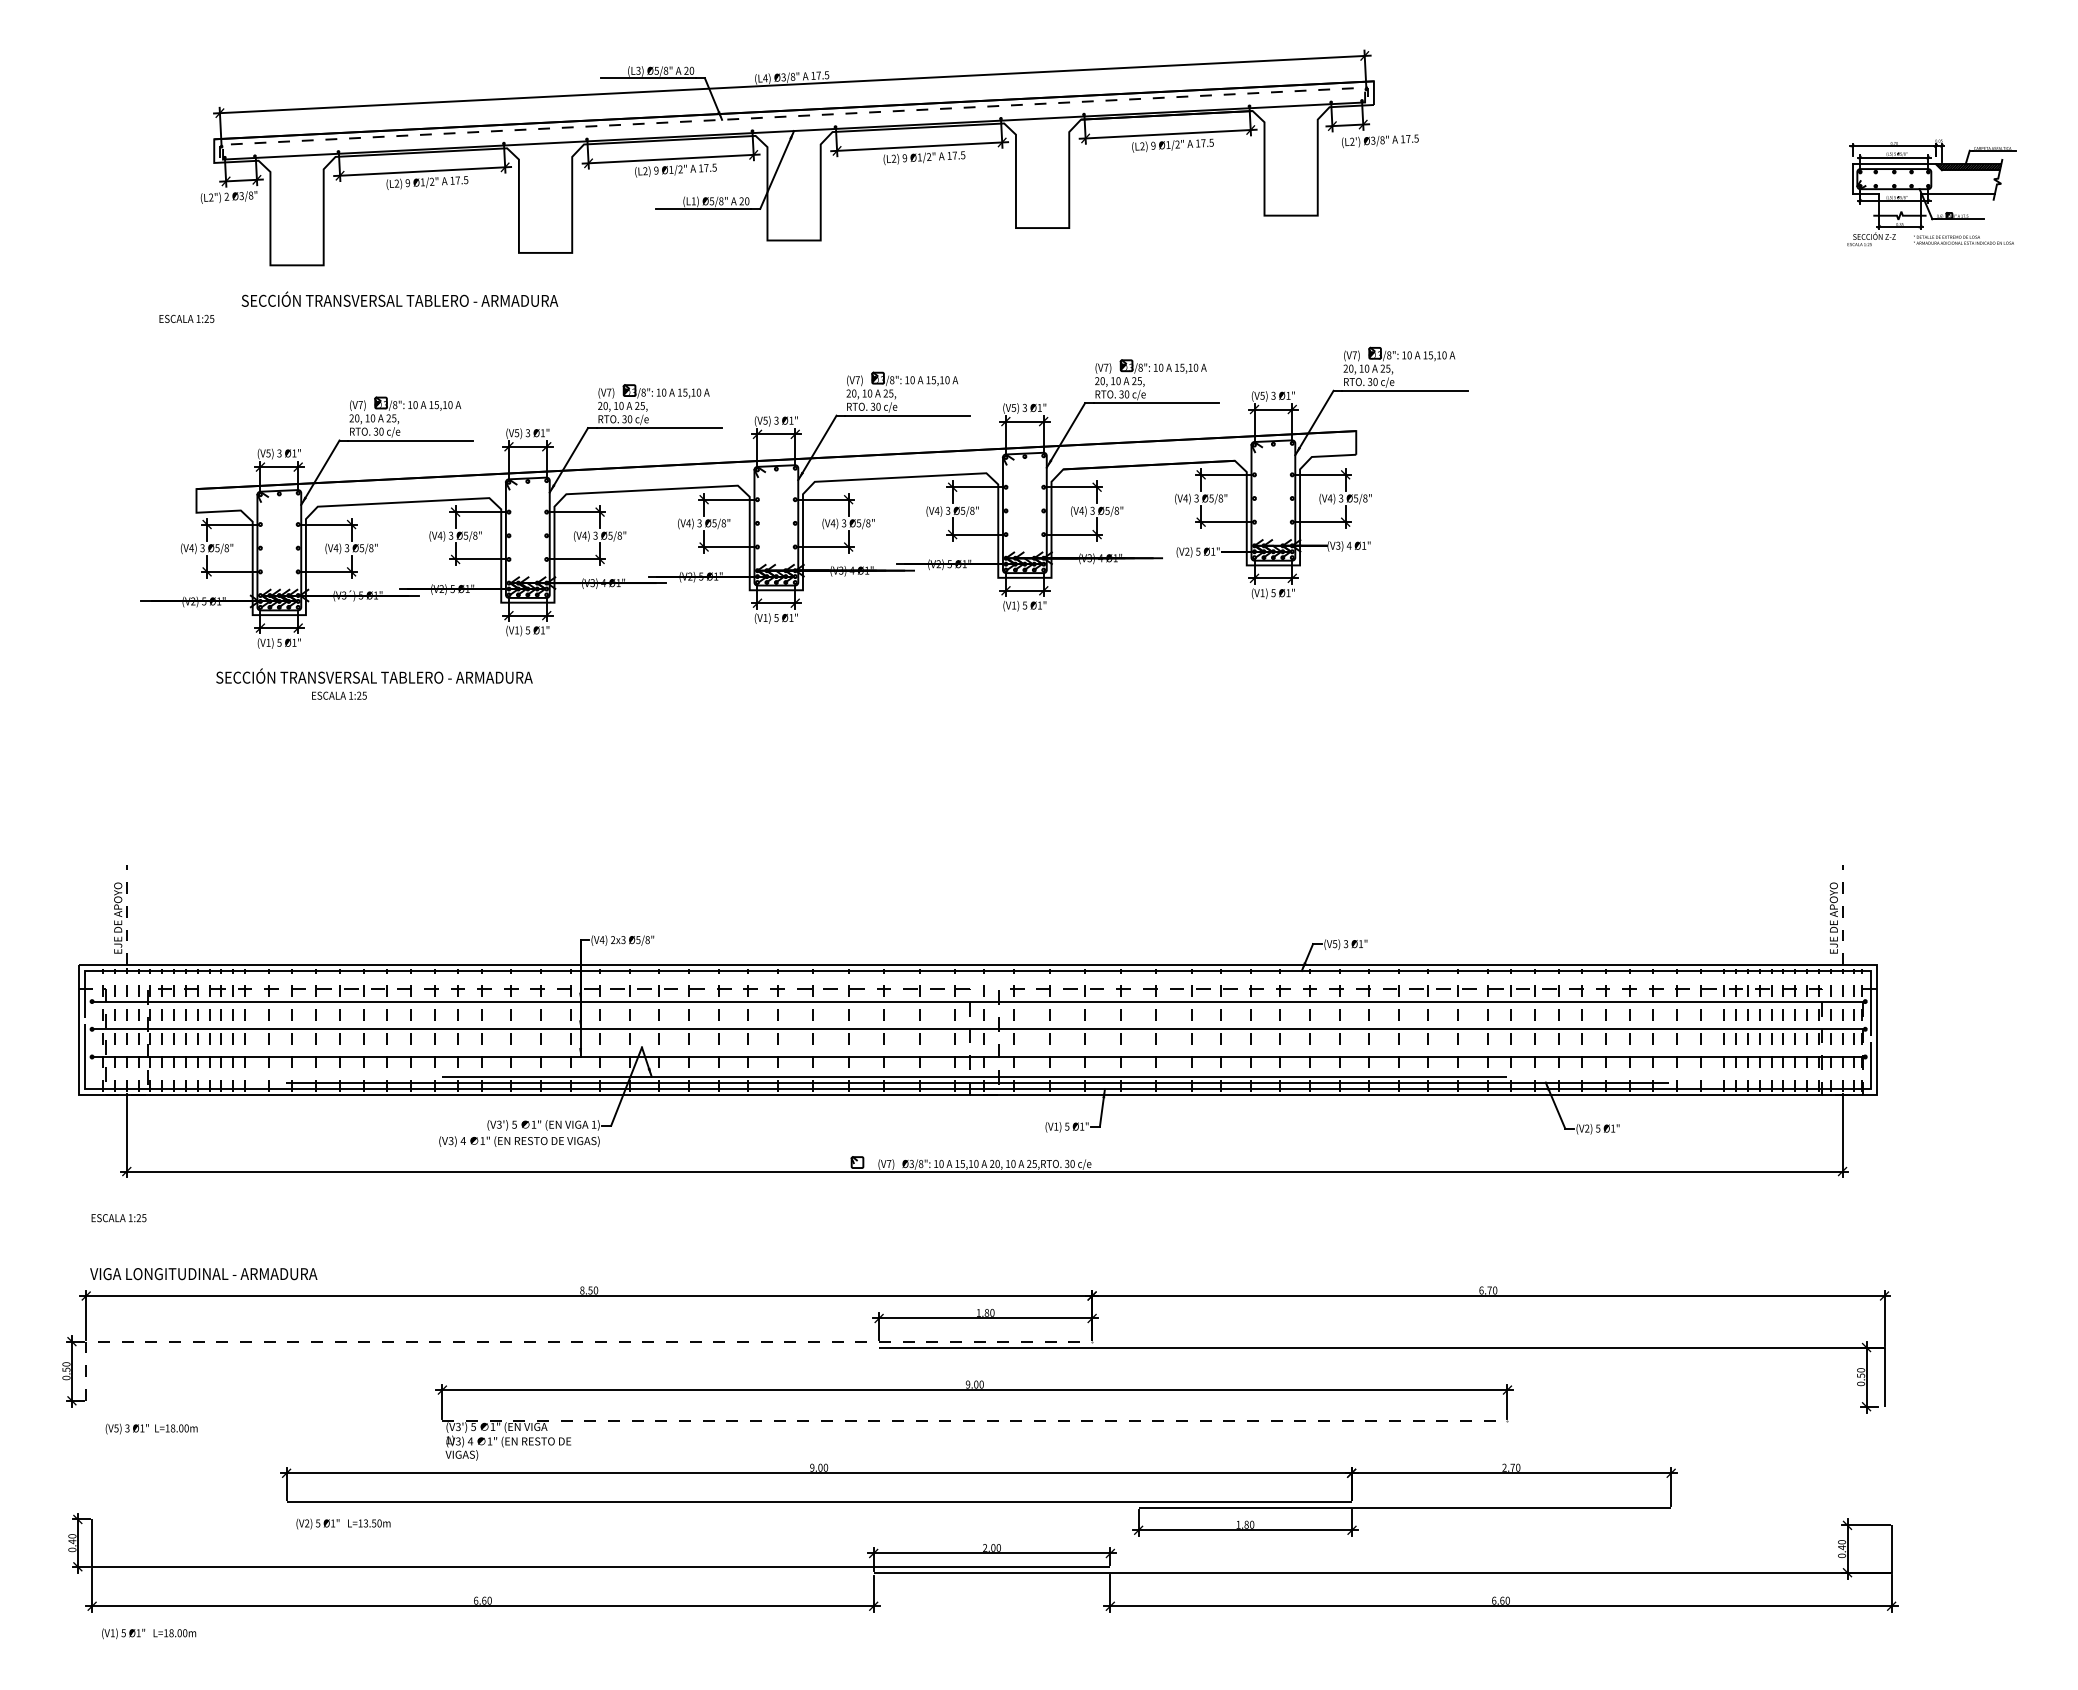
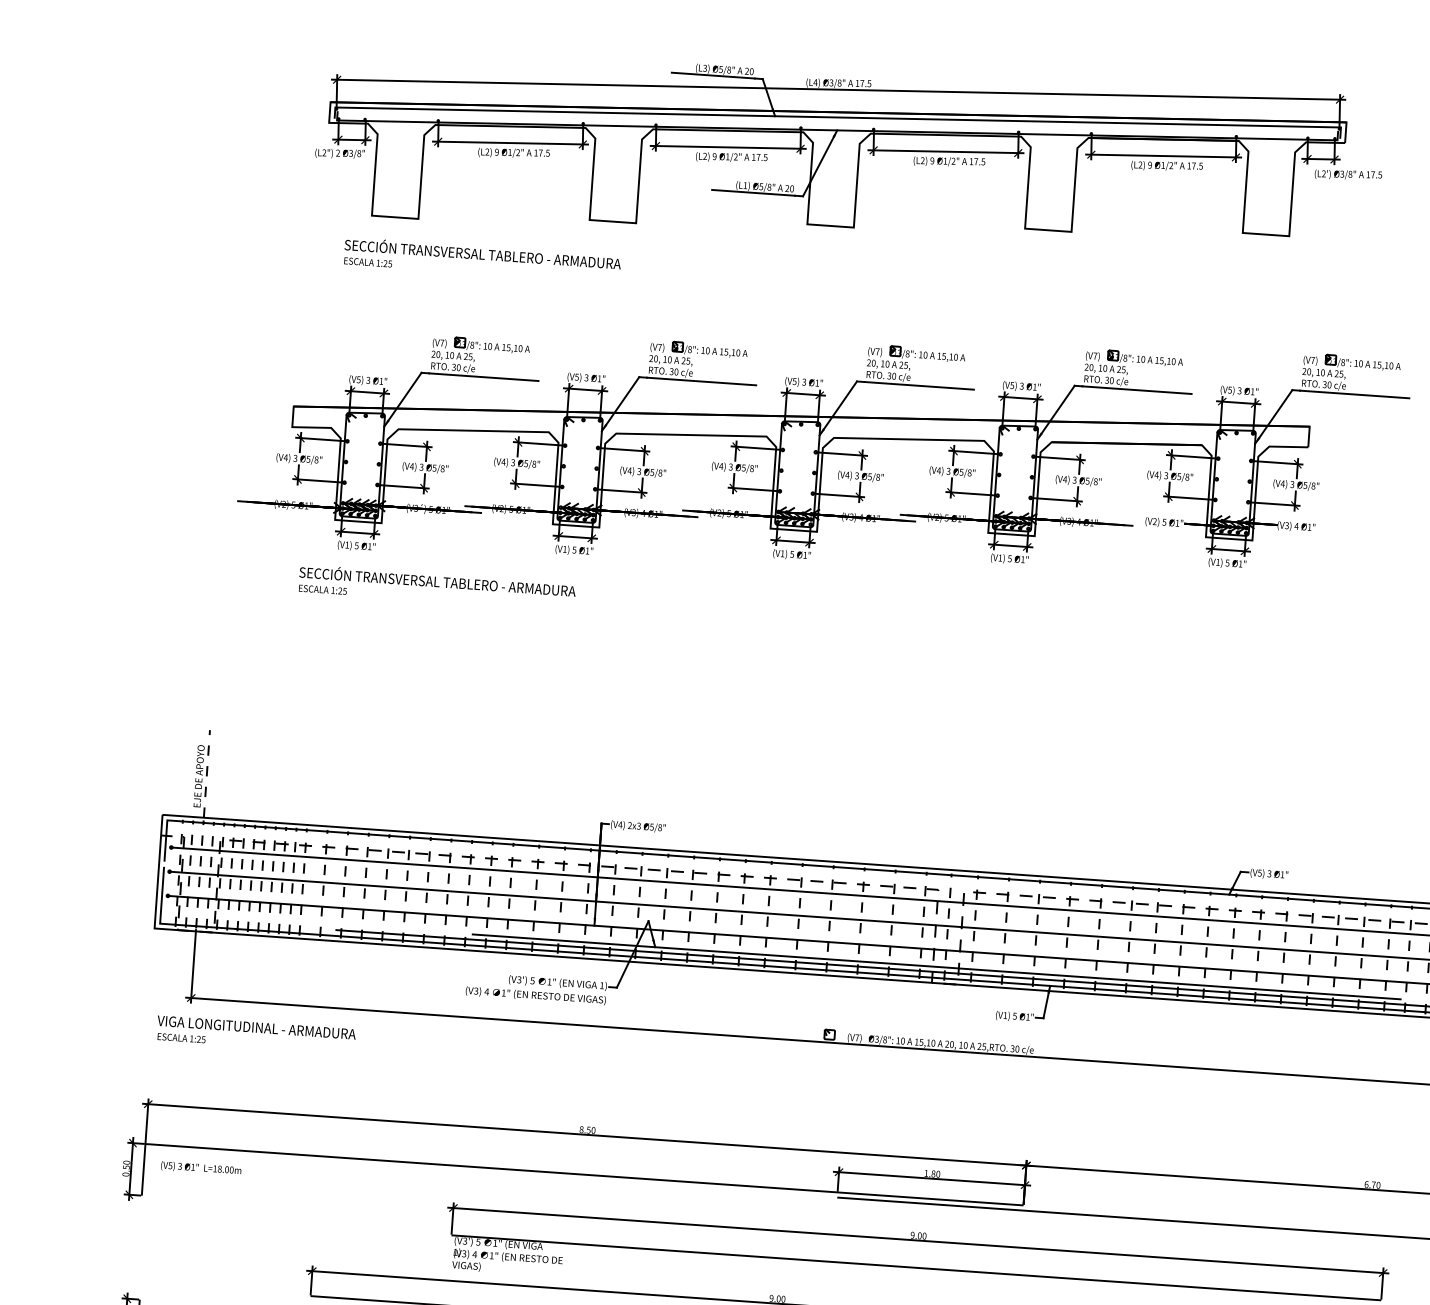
line: (794, 116) -> (838, 117), dashed -> solid
text: (186, 318) -> (367, 262), moved
text: (339, 695) -> (323, 589), moved
text: (203, 1274) -> (256, 1027), moved
line: (559, 1341) -> (558, 1172), dashed -> solid
line: (974, 1421) -> (916, 1267), dashed -> solid
text: (151, 1428) -> (201, 1167), moved

